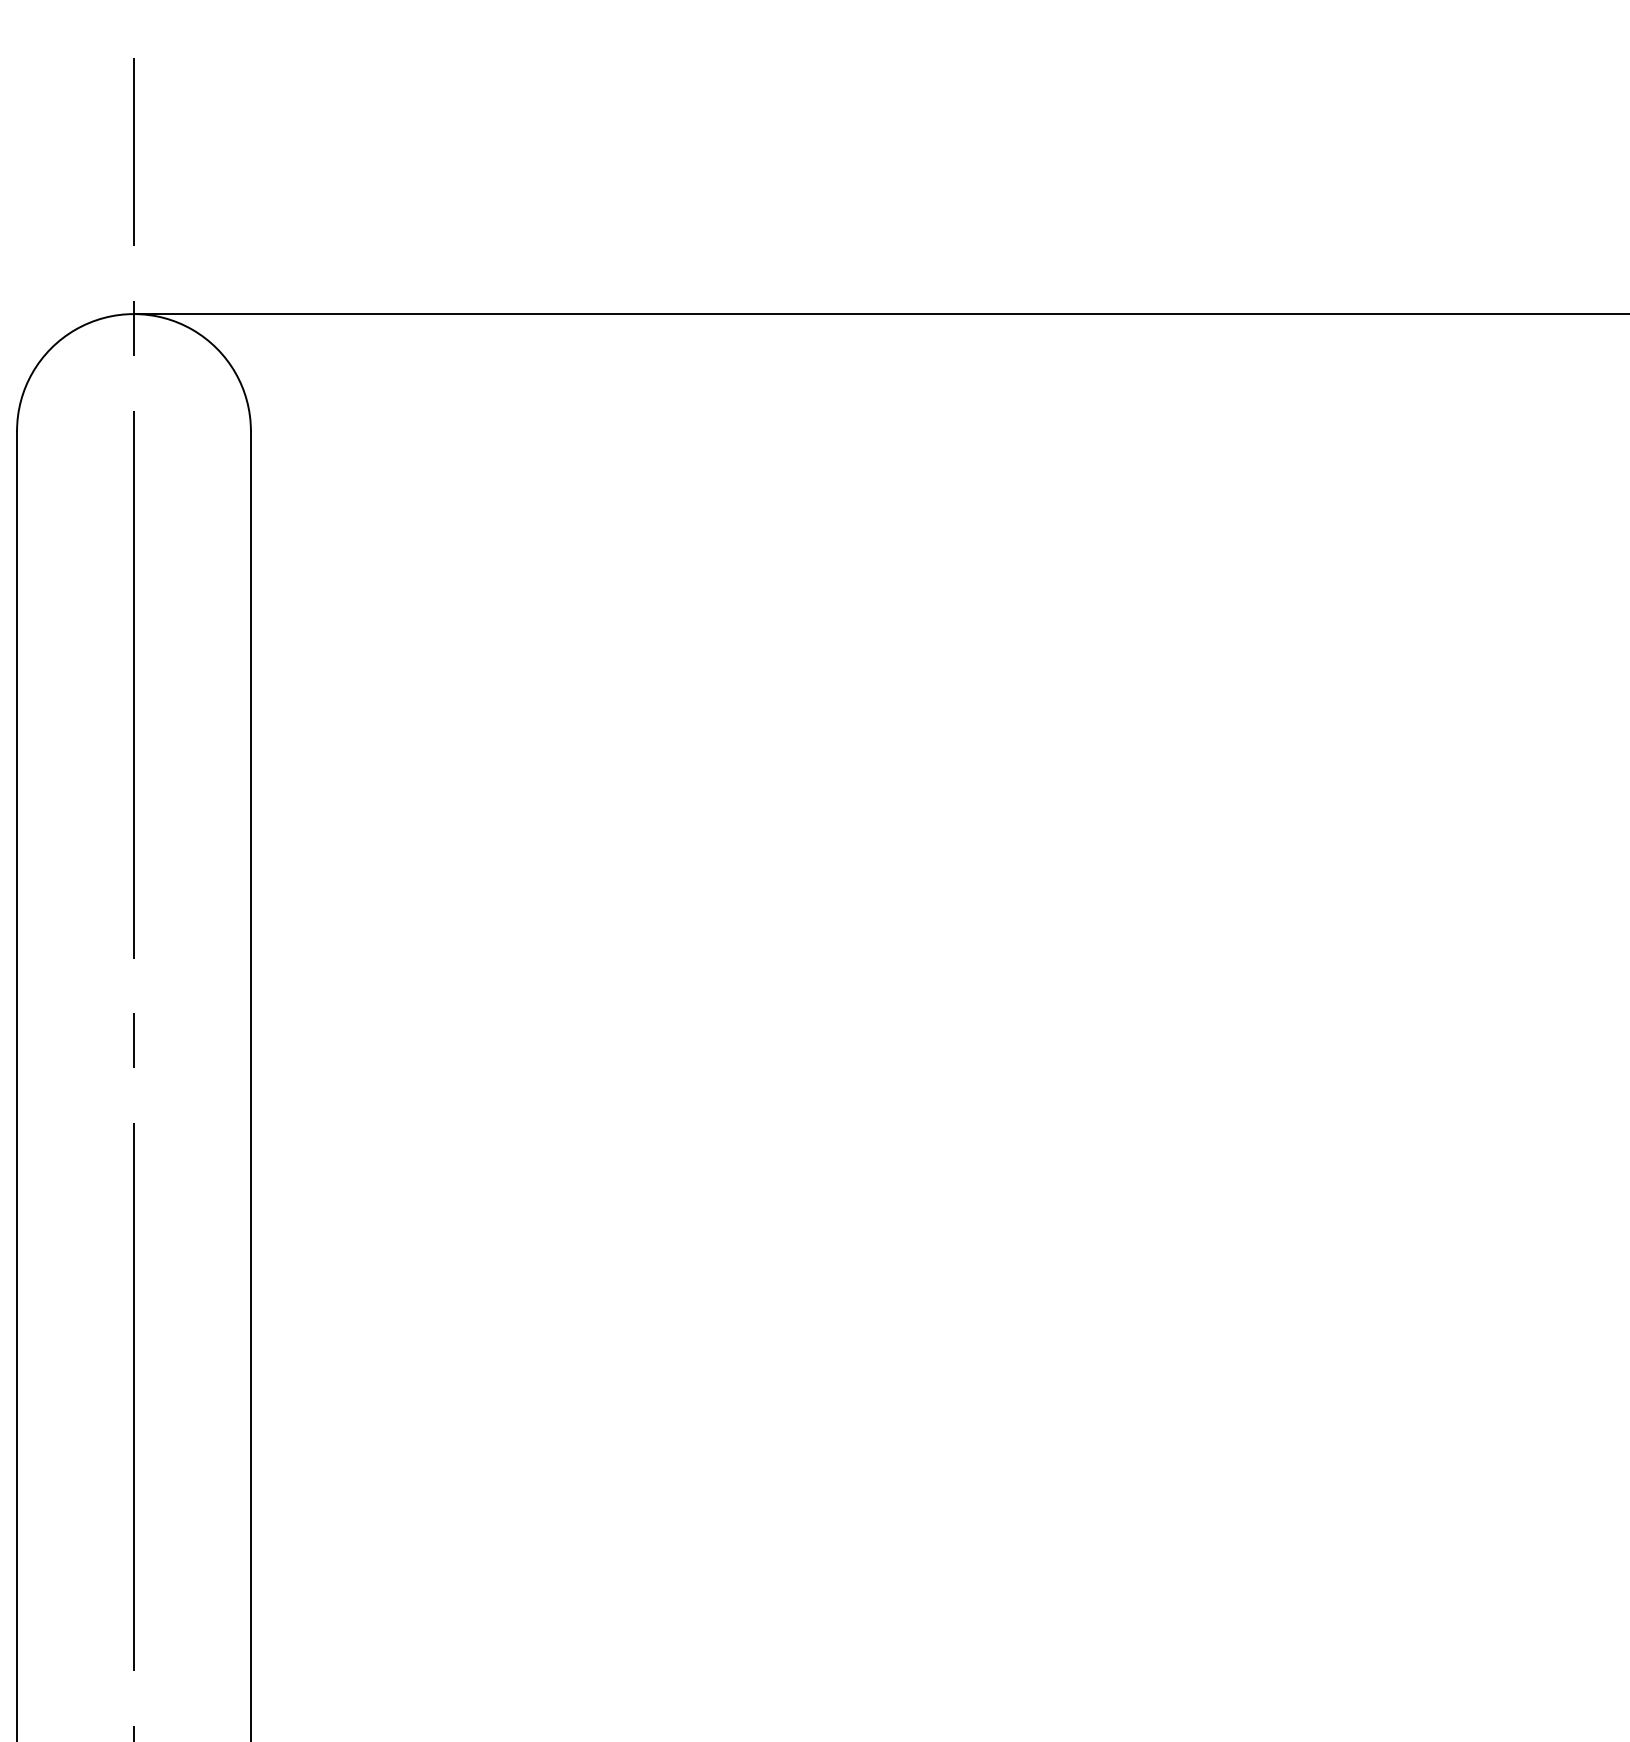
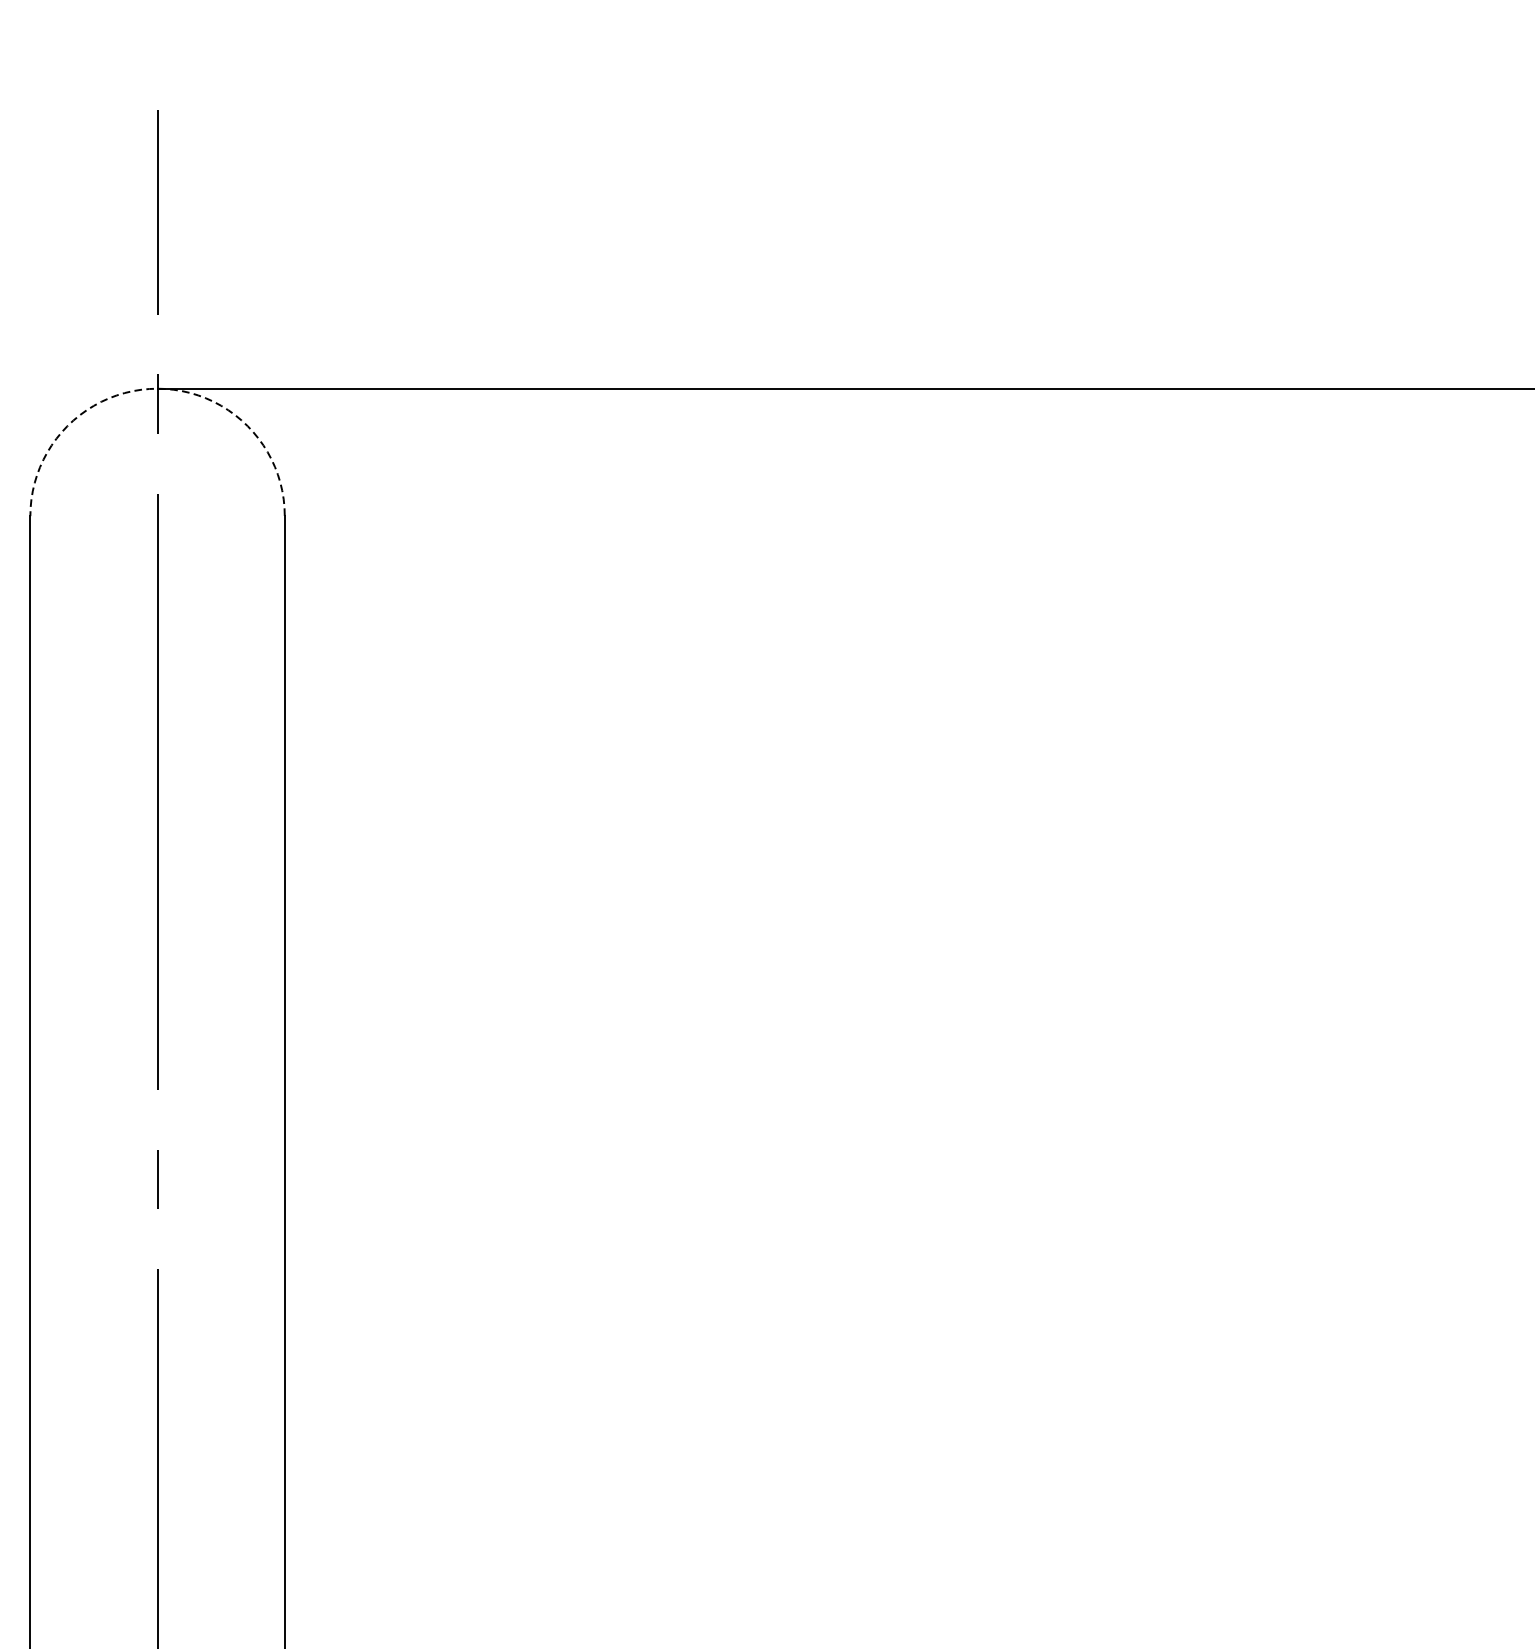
arc: (133, 314) -> (157, 389), solid -> dashed

